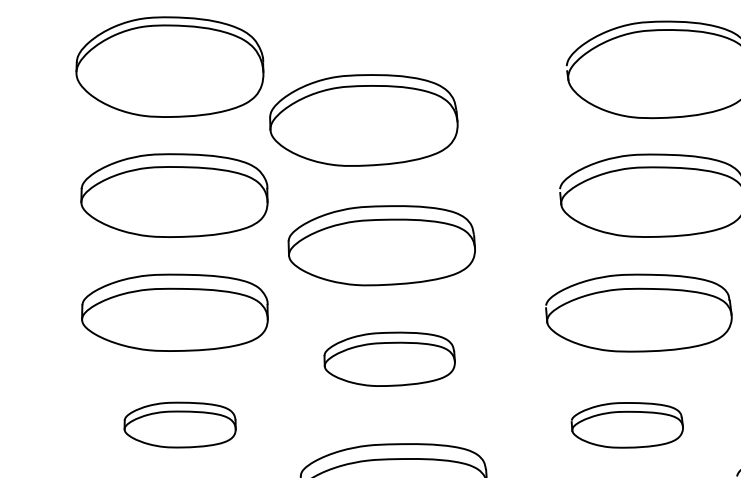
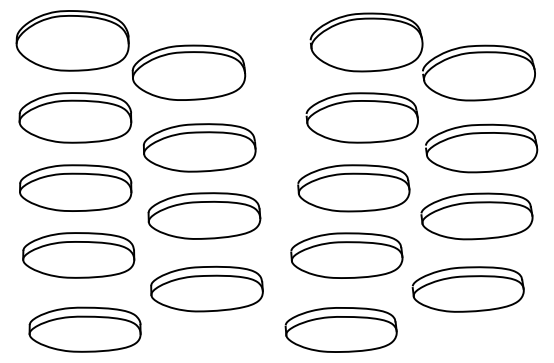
part: (389, 358) -> (204, 215), size x1.43
part: (179, 425) -> (78, 255), size x1.67
part: (626, 425) -> (346, 255), size x1.67

